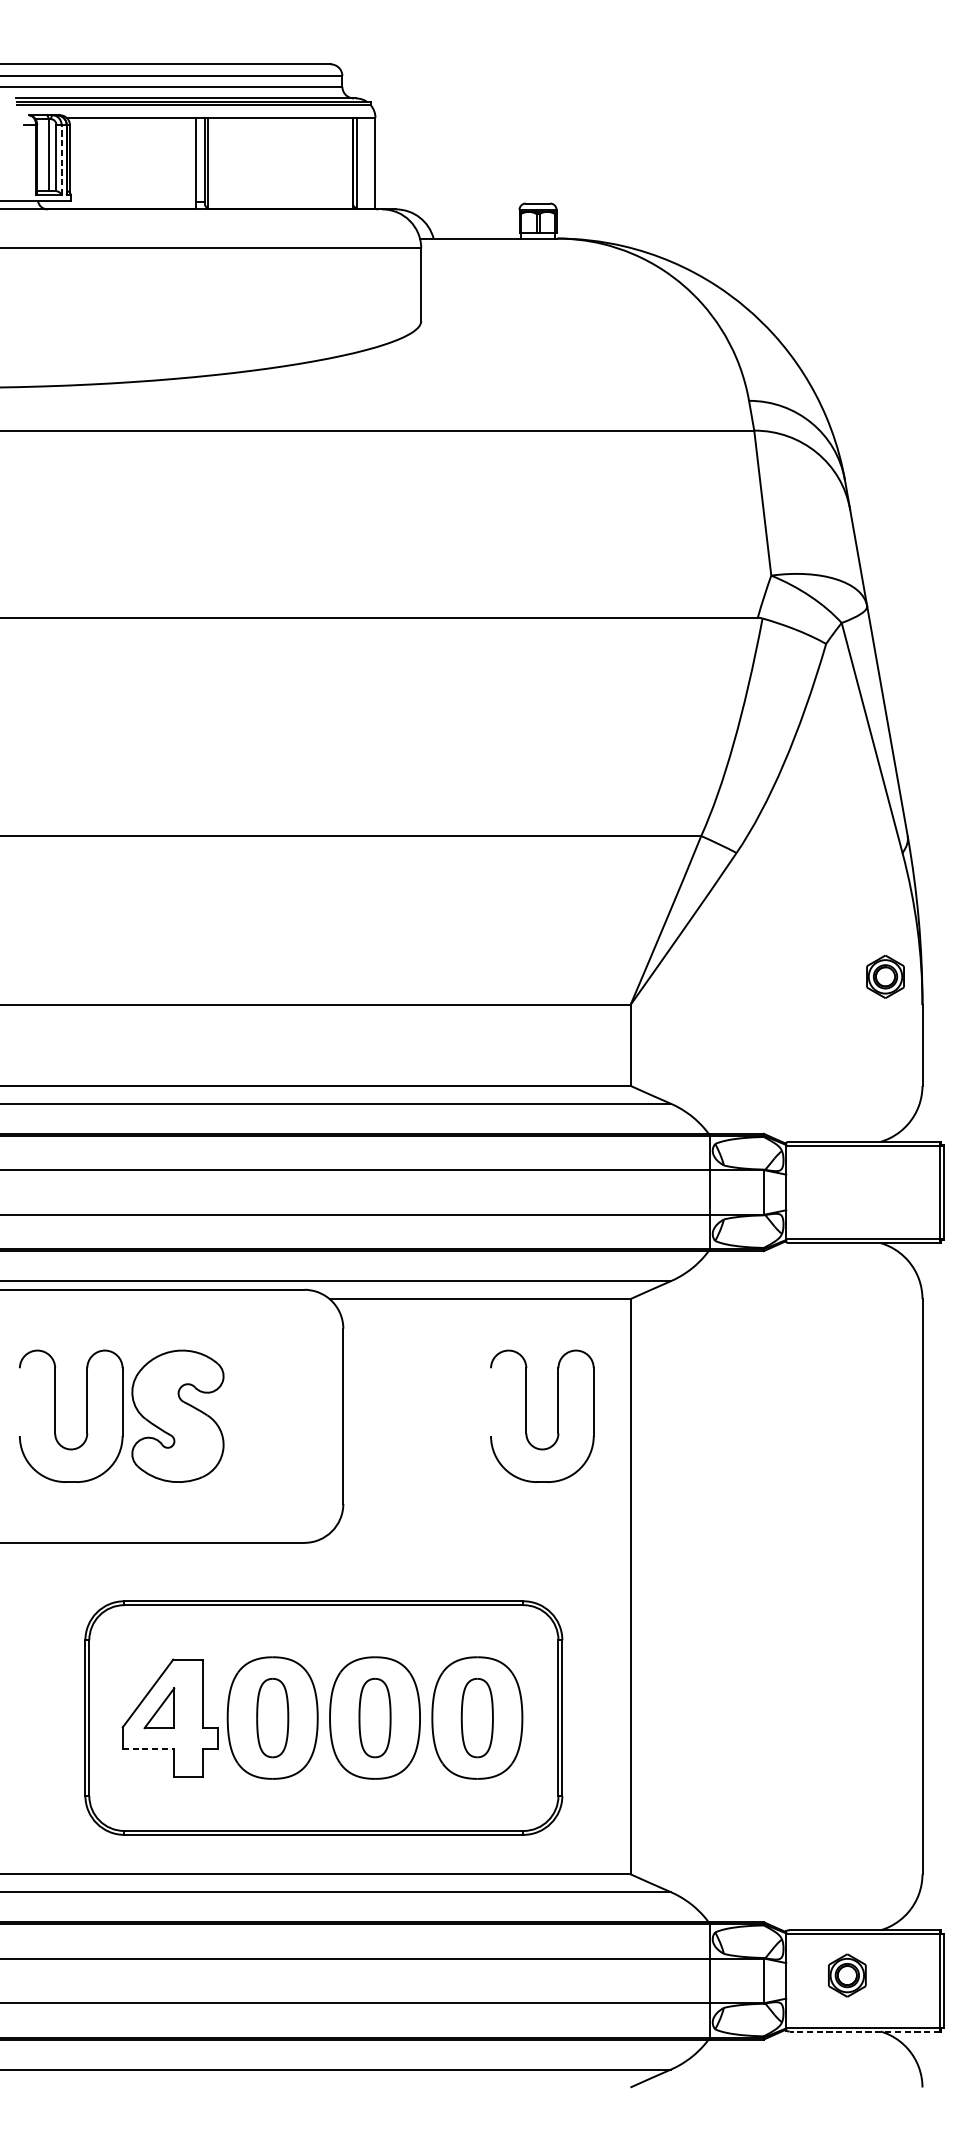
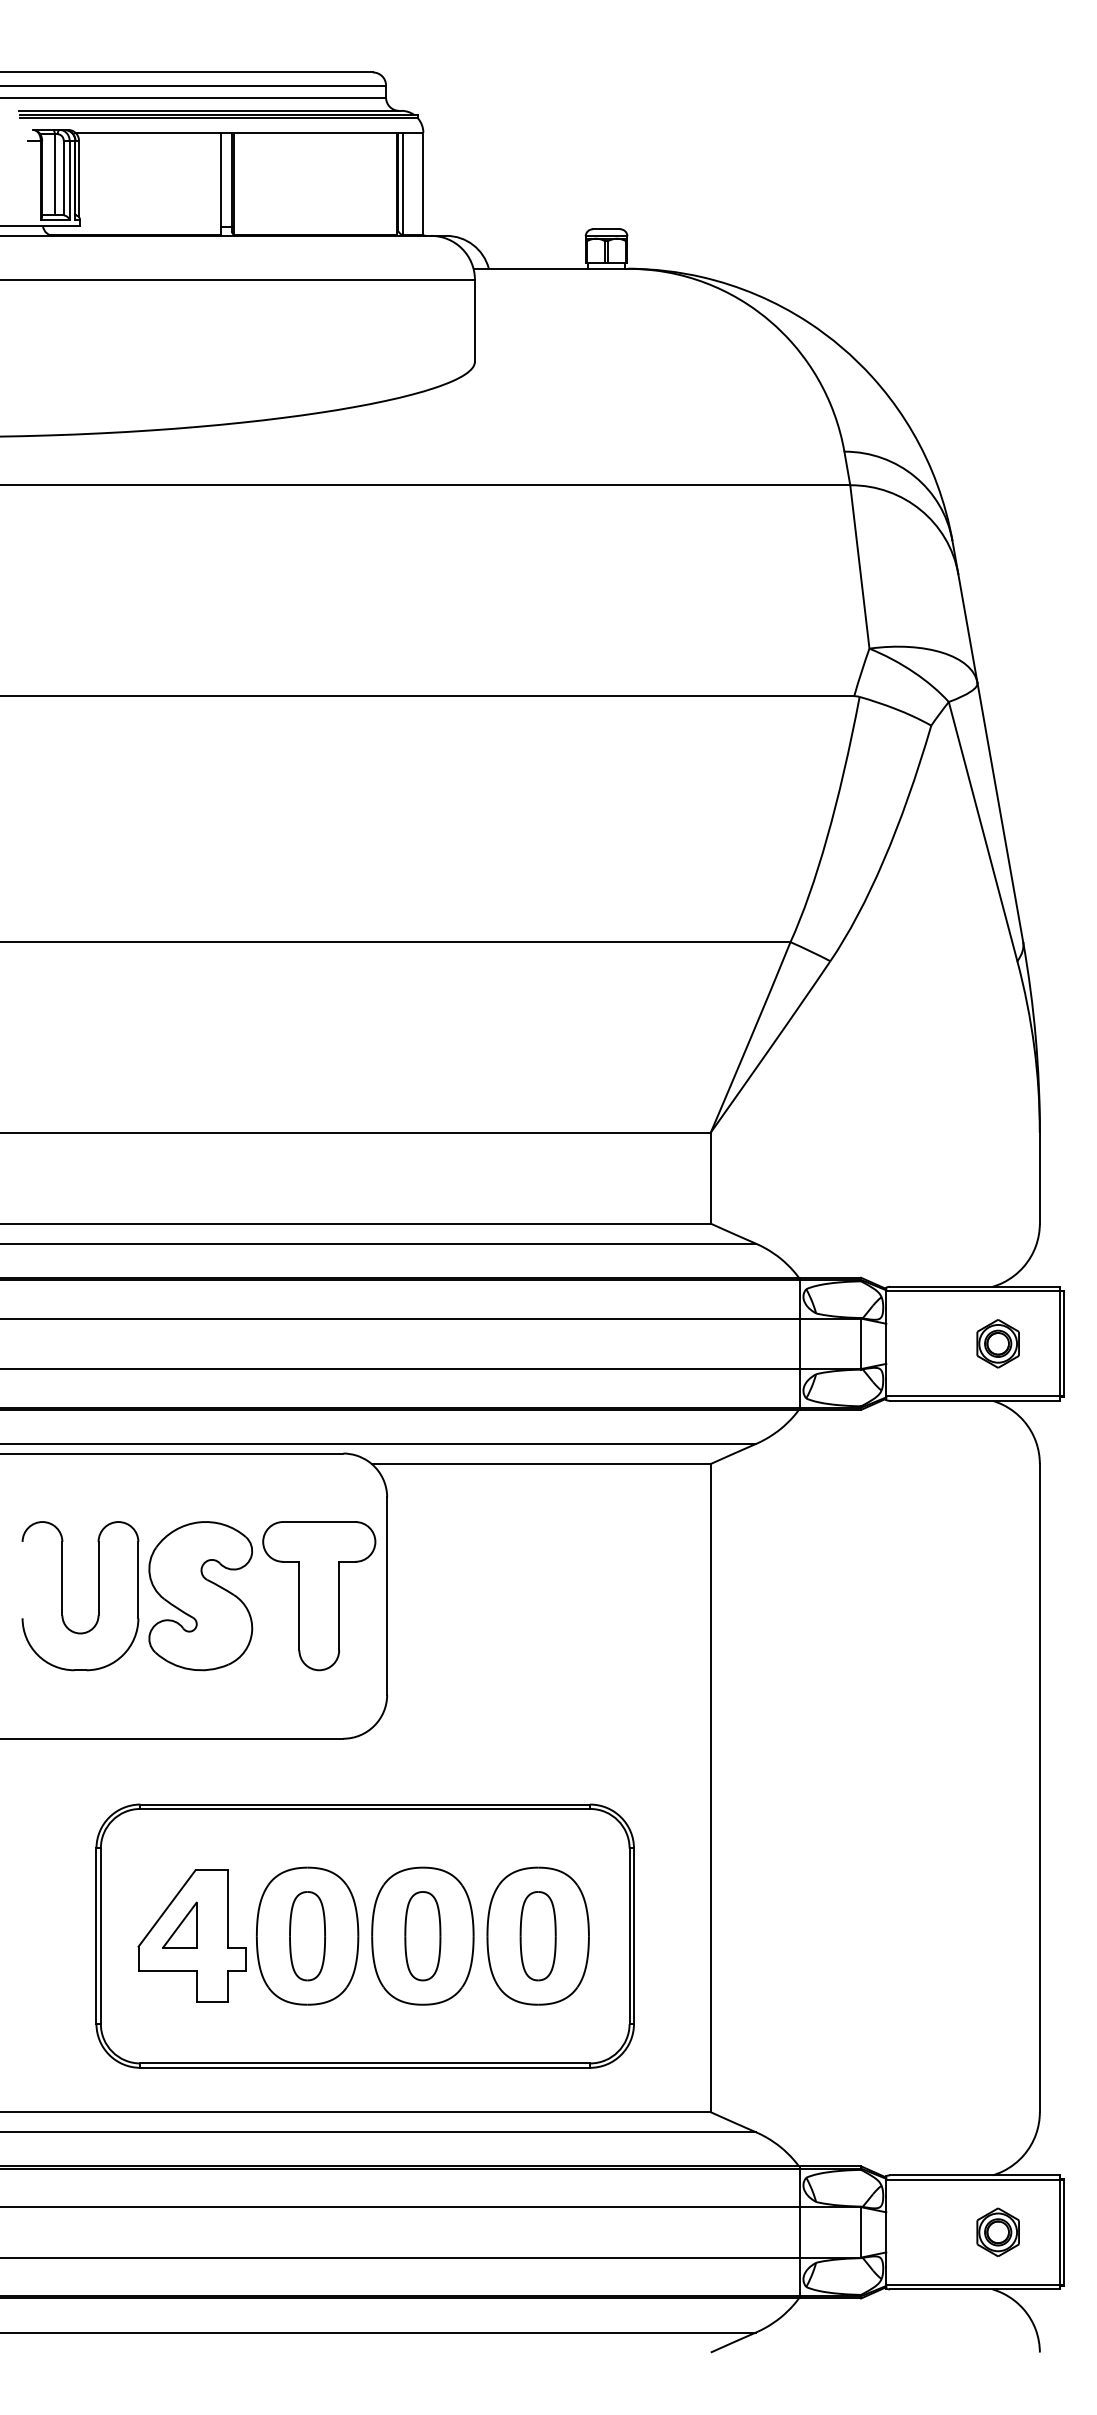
line: (61, 159) -> (69, 179), dashed -> solid
part: (884, 976) -> (997, 1343), moved
part: (283, 1416) -> (319, 1596), added
part: (526, 1416) -> (593, 1596), removed
line: (149, 1749) -> (168, 1971), dashed -> solid
part: (846, 1974) -> (997, 2231), moved
line: (864, 2031) -> (974, 2289), dashed -> solid

